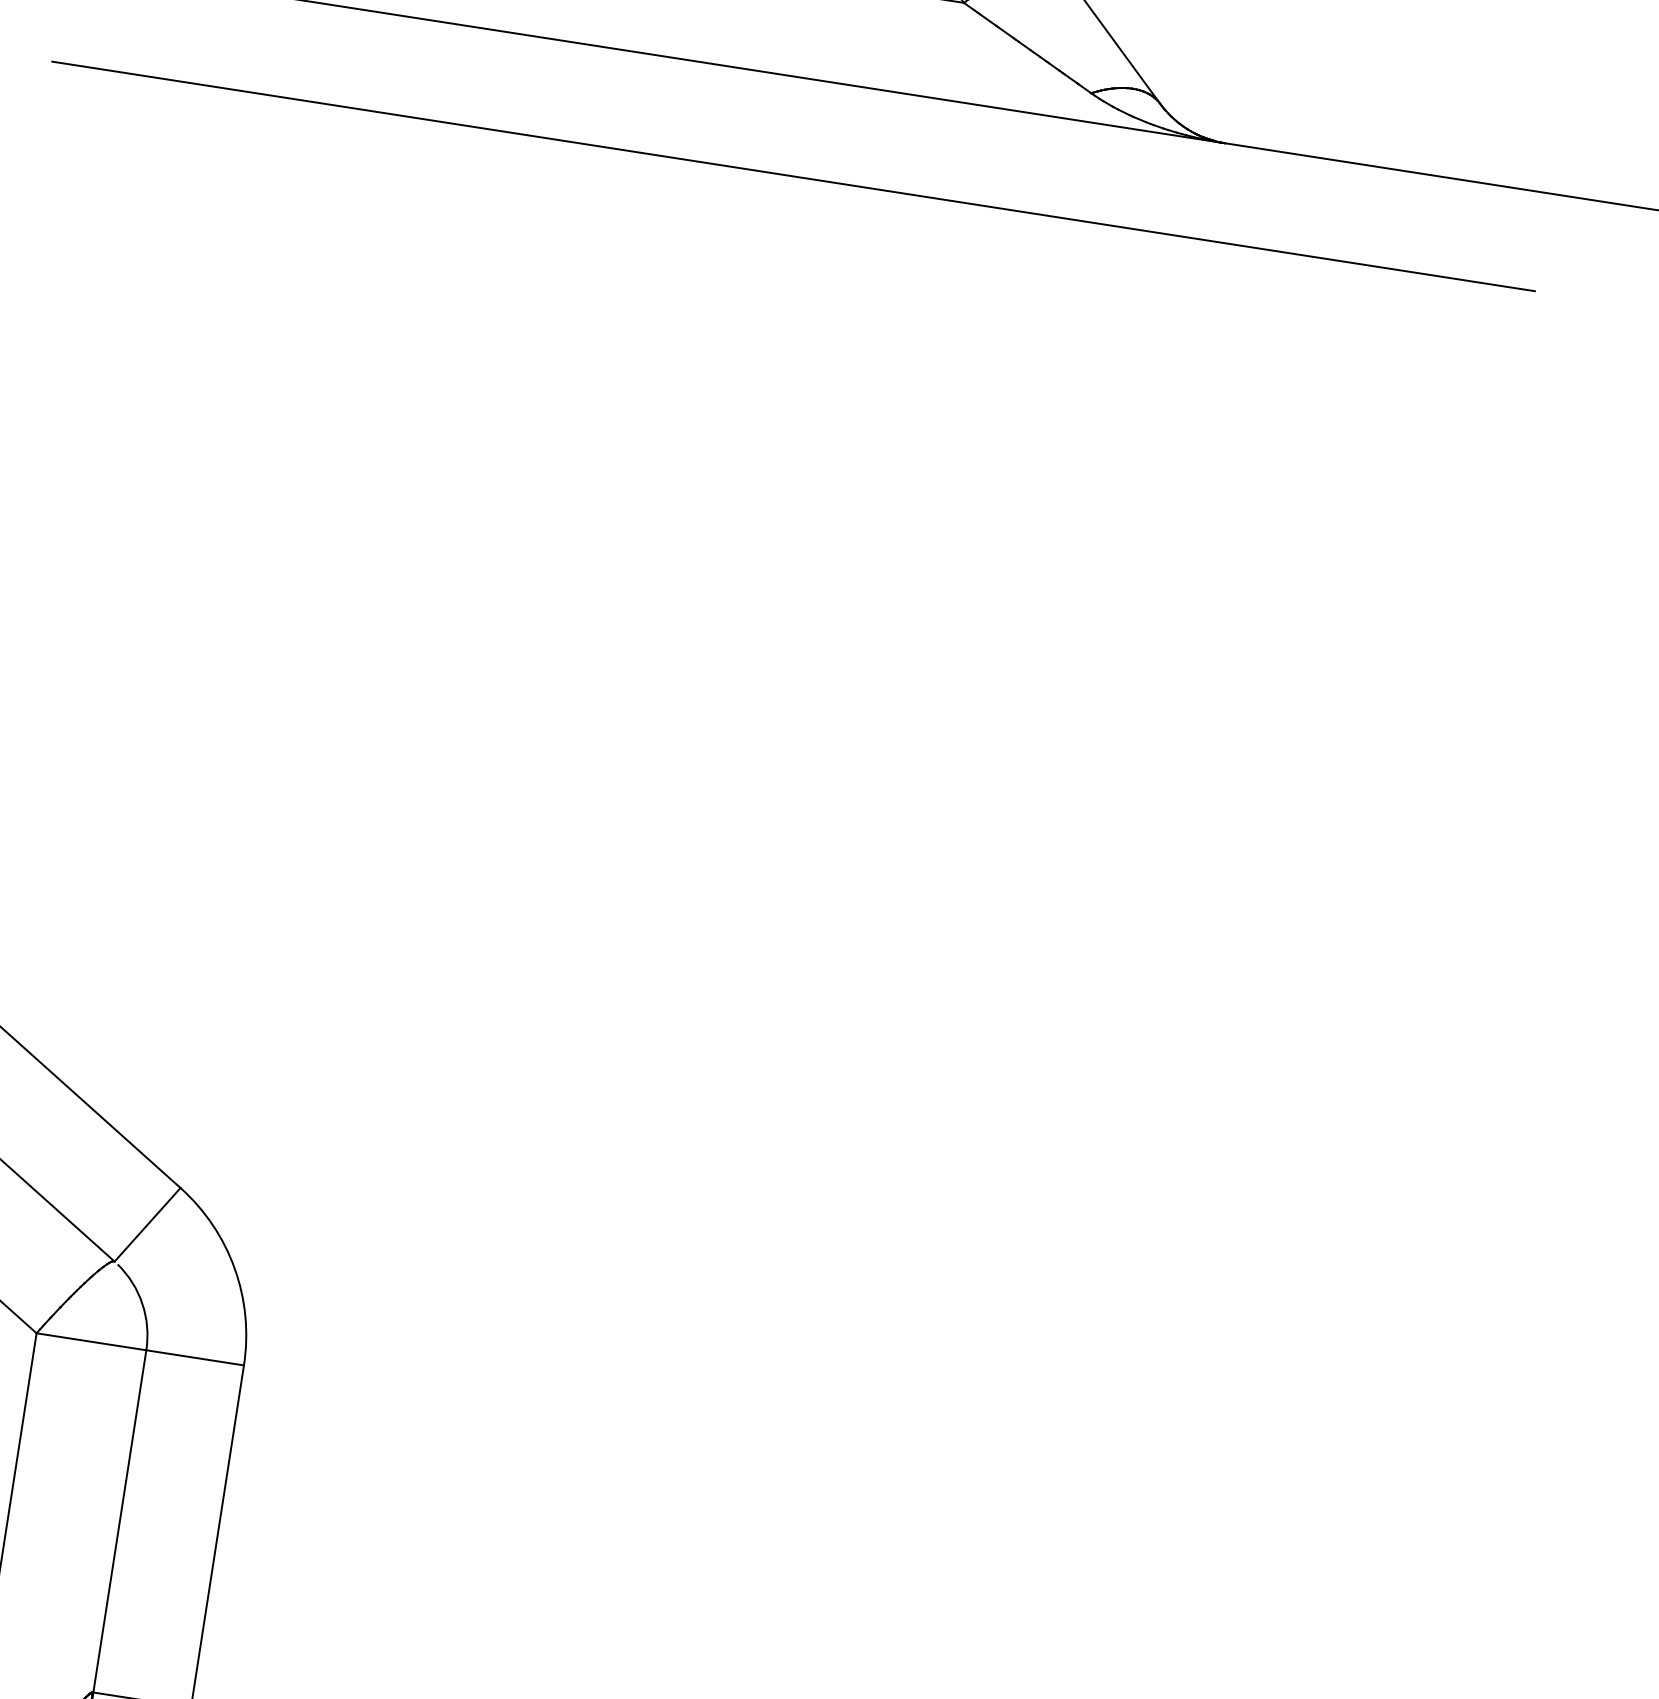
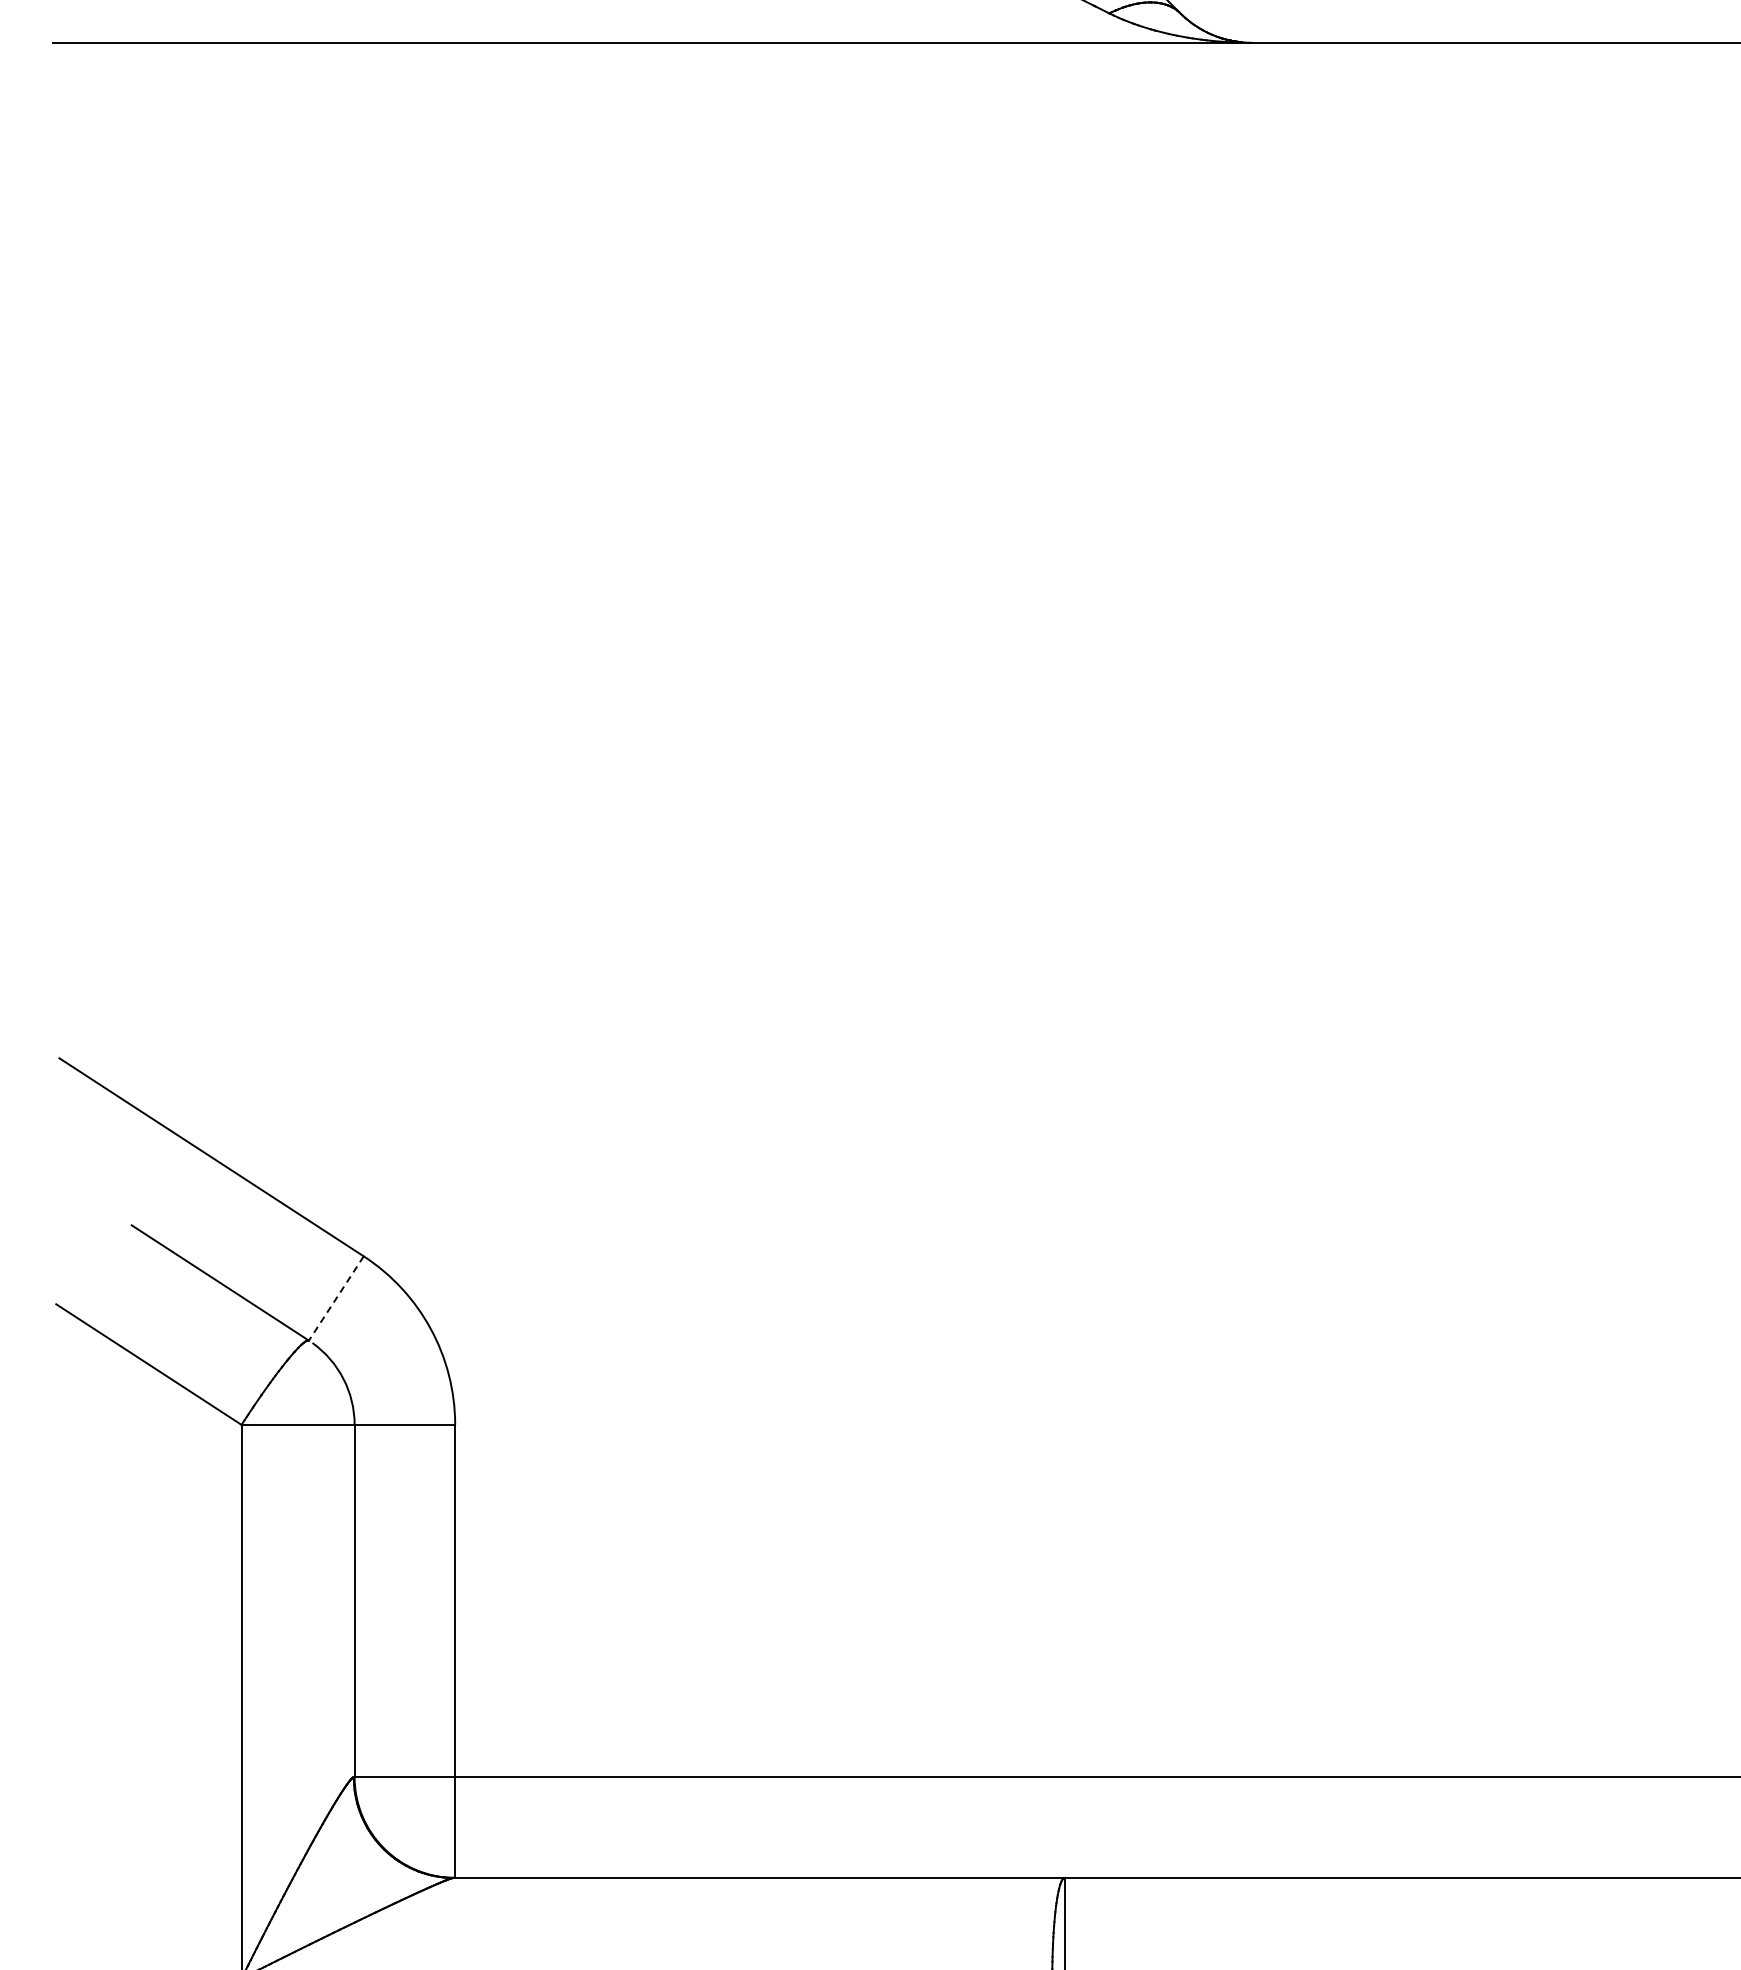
line: (793, 176) -> (822, 143), removed
line: (147, 1224) -> (336, 1298), solid -> dashed

